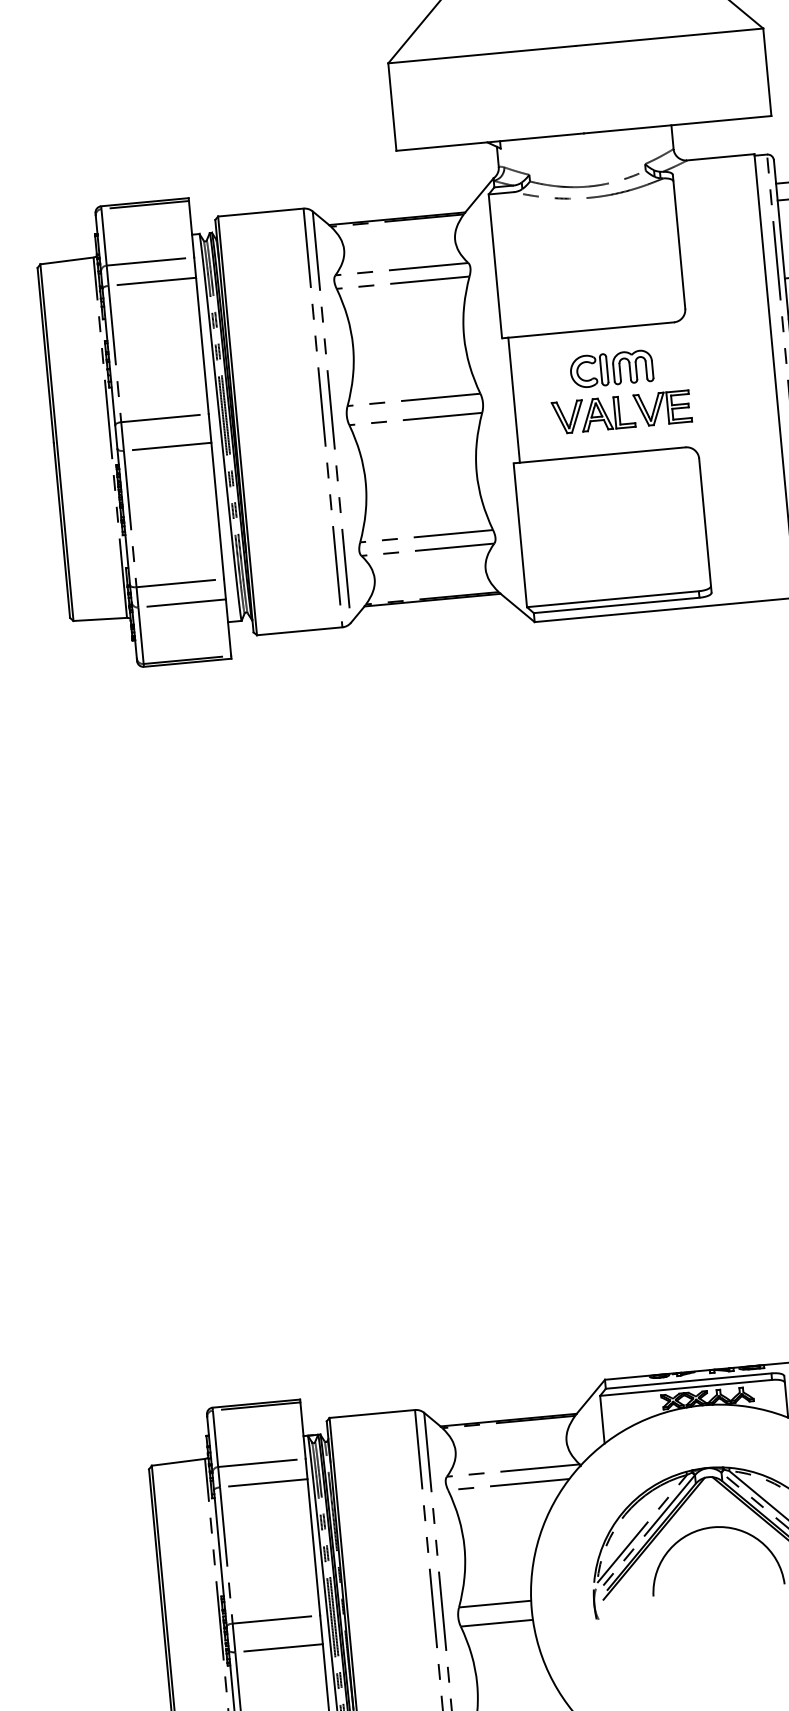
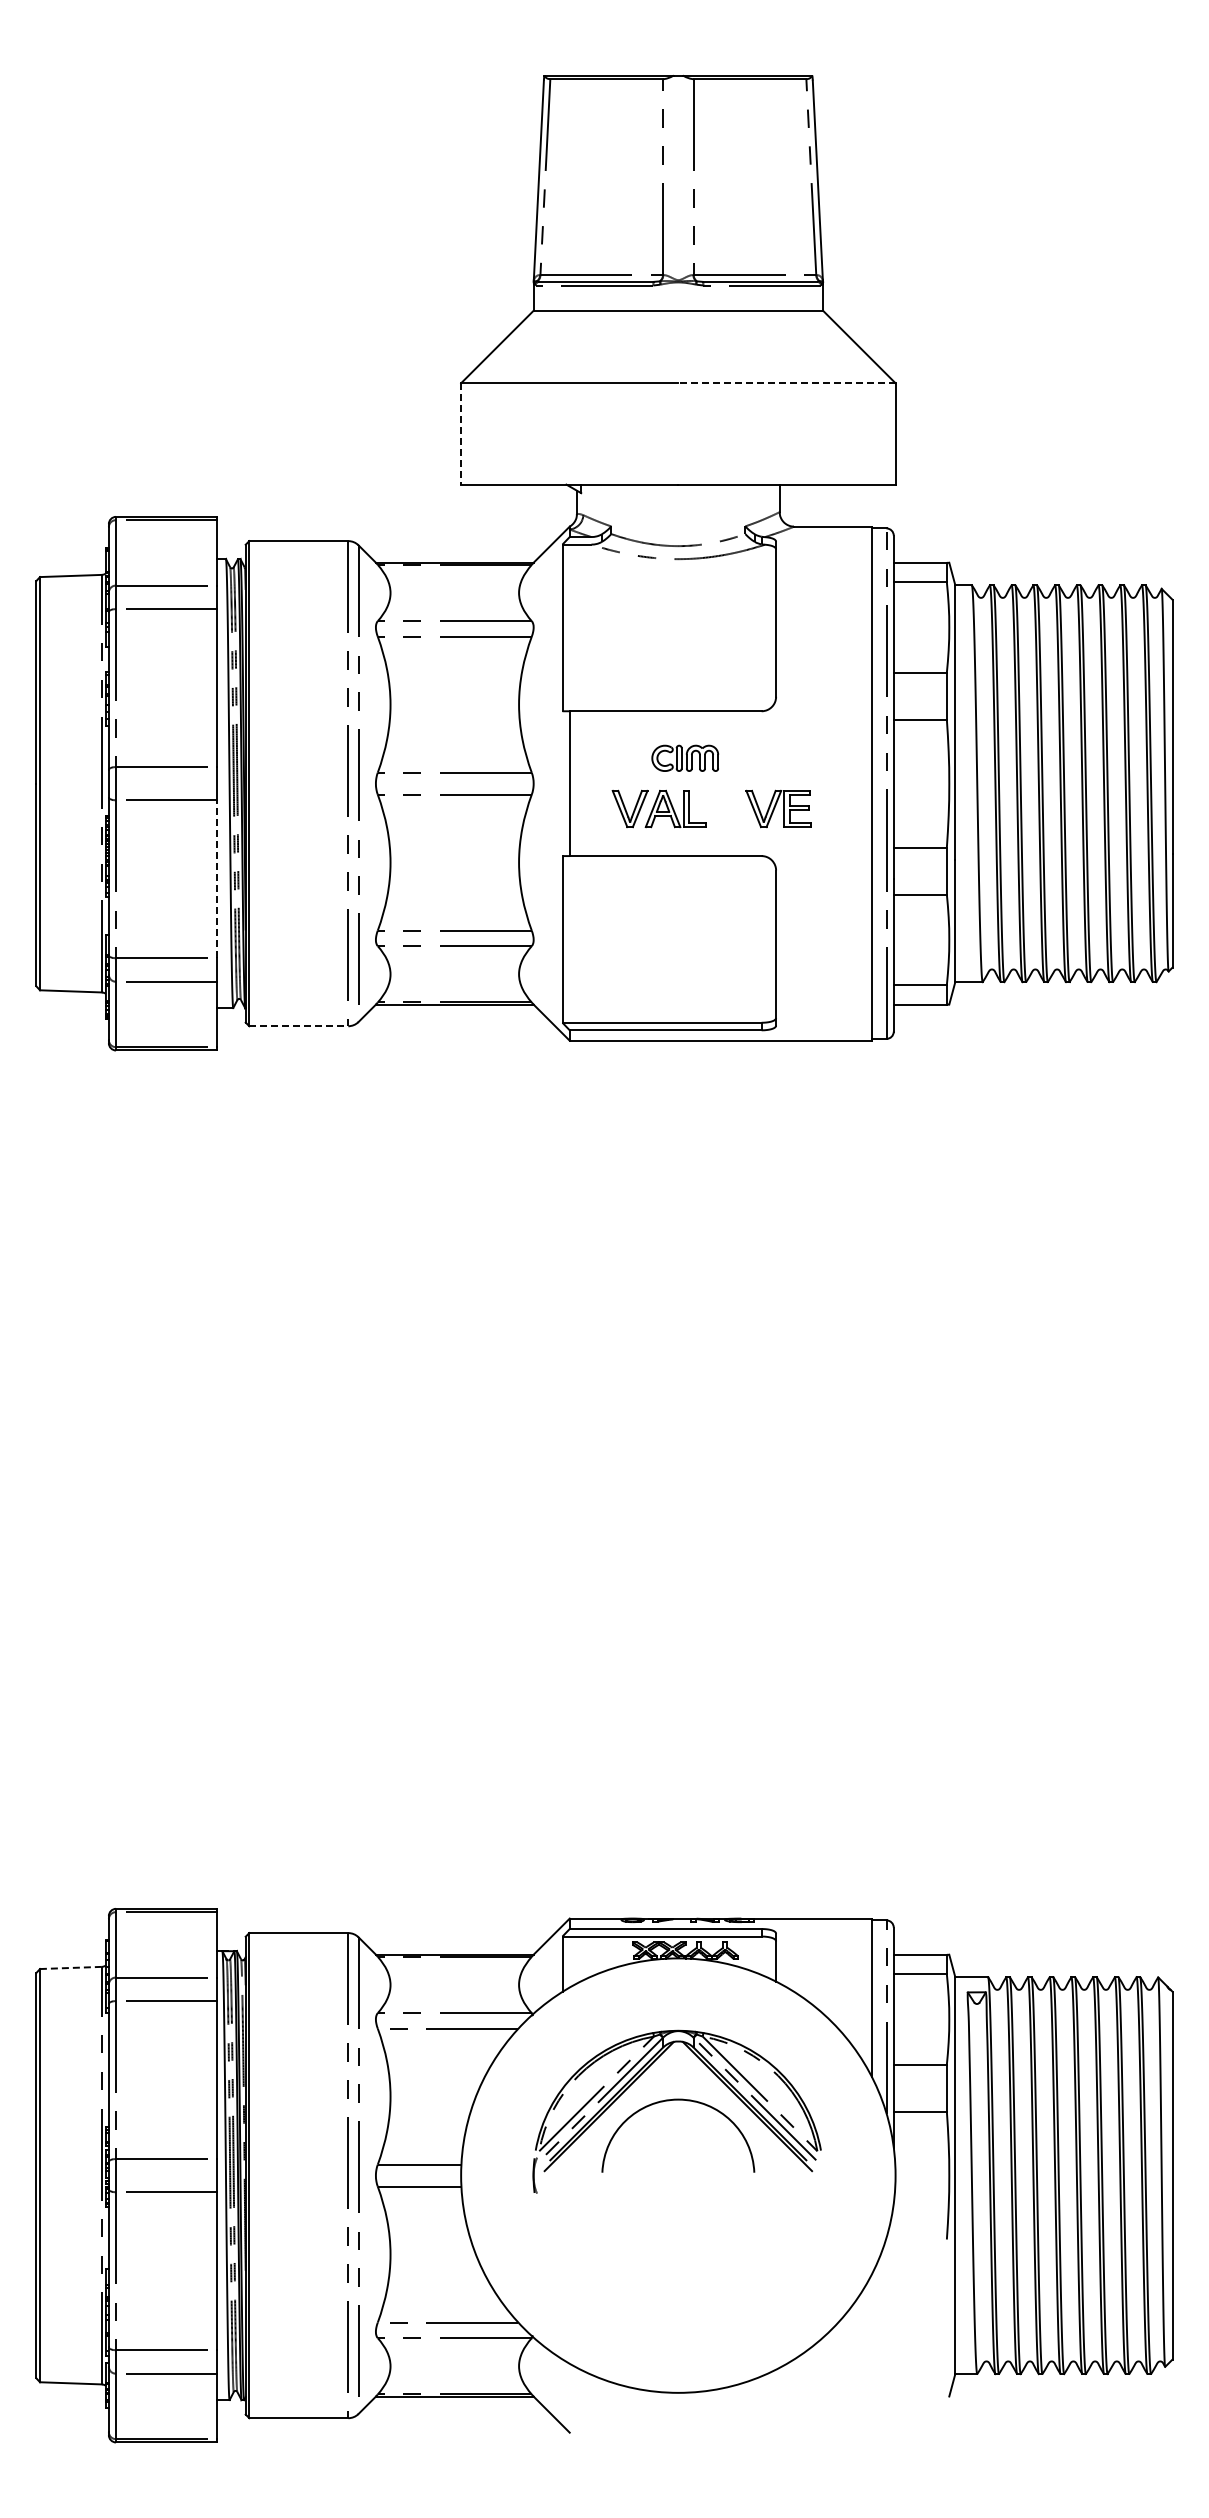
line: (669, 37) -> (786, 383), solid -> dashed
line: (392, 106) -> (461, 433), solid -> dashed
part: (612, 369) -> (685, 758), size x0.7
part: (662, 408) -> (778, 808), moved
line: (217, 511) -> (217, 879), solid -> dashed
line: (300, 631) -> (299, 1026), solid -> dashed
line: (178, 1461) -> (70, 1967), solid -> dashed

